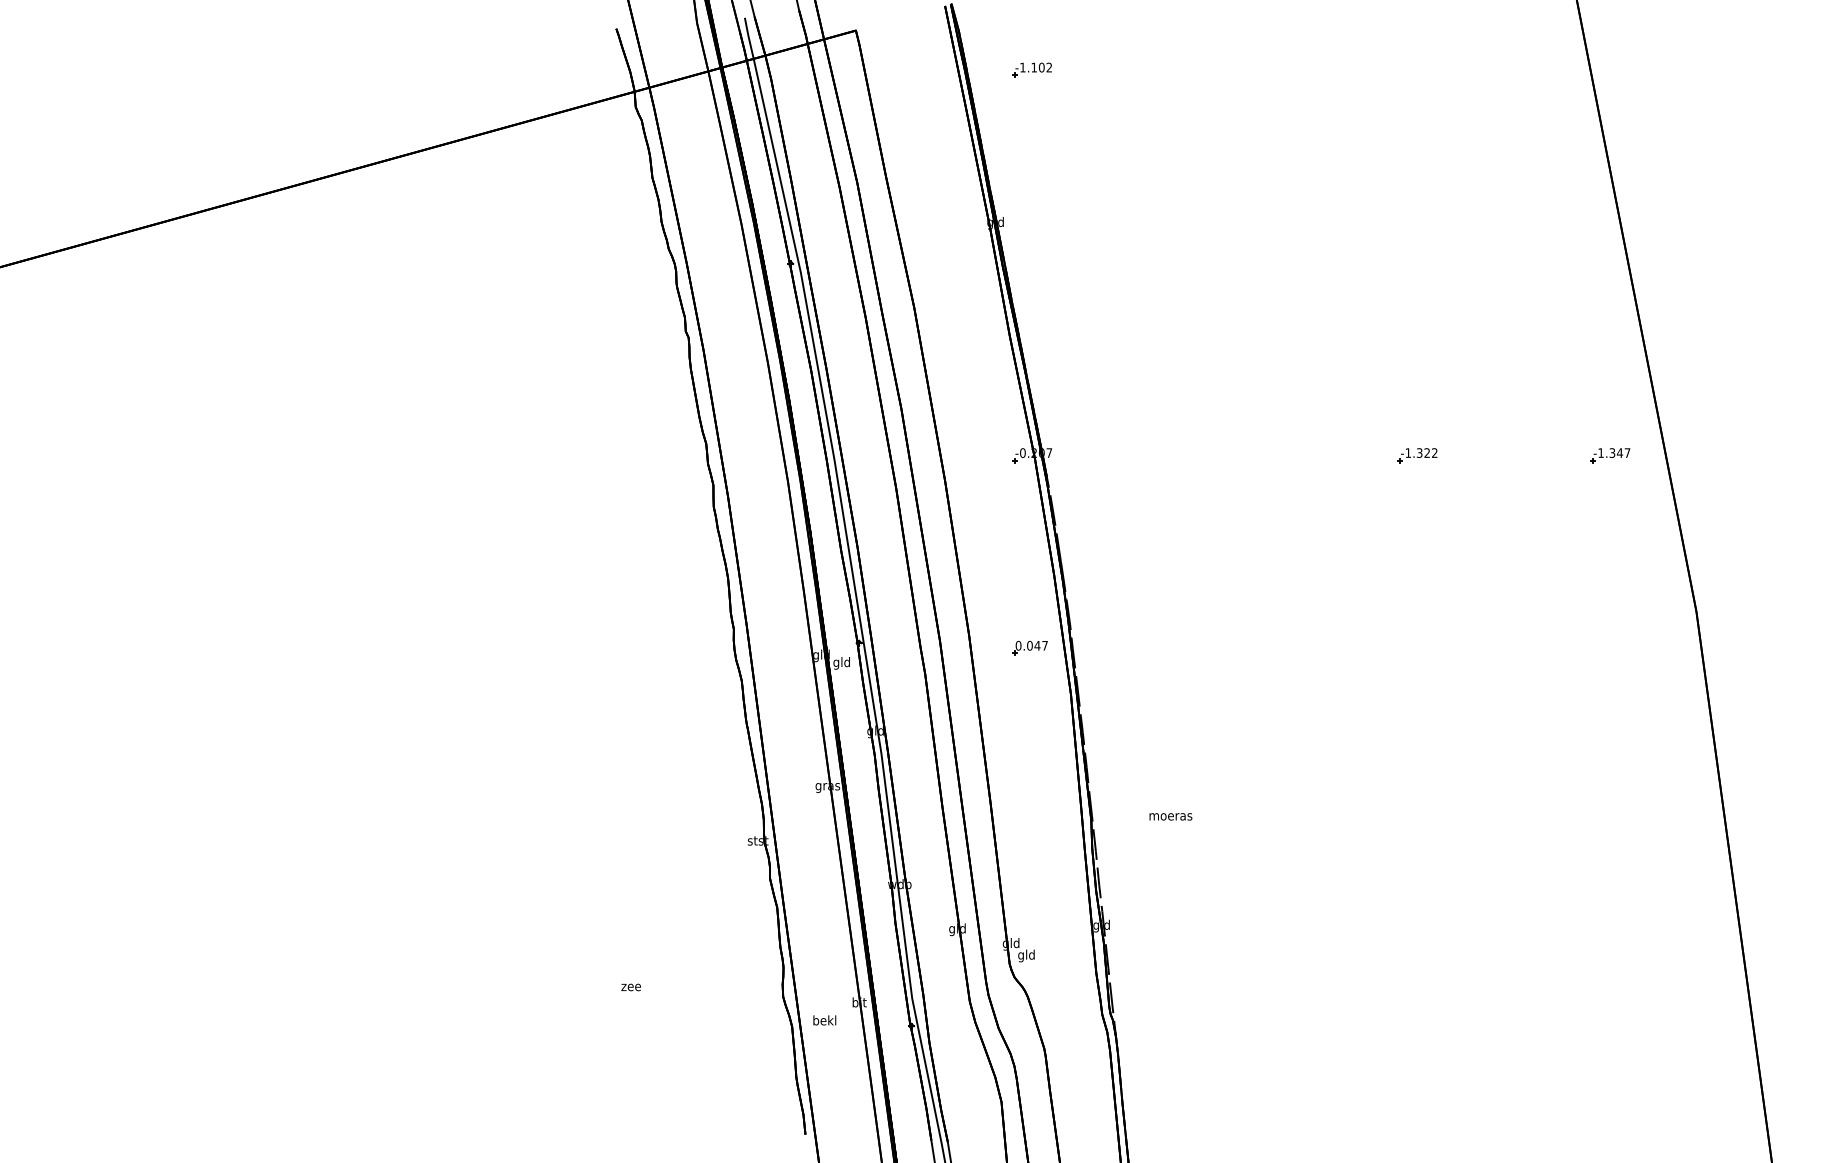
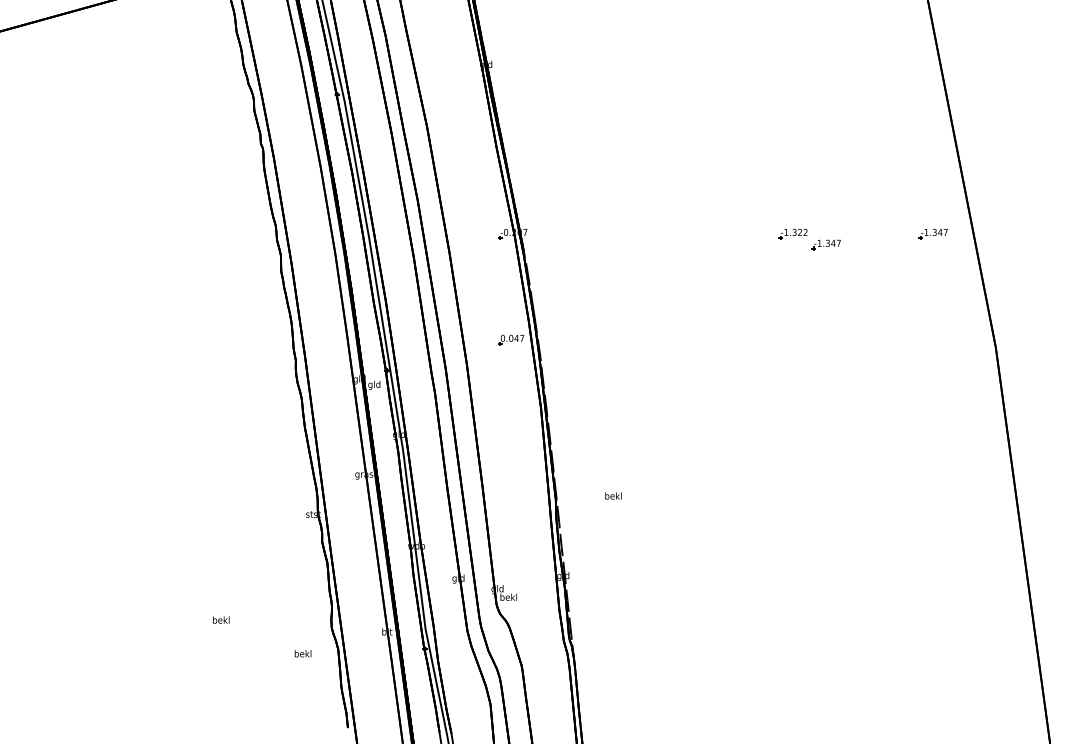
part: (1463, 470) -> (826, 245), added
part: (1029, 647) -> (510, 339), moved
text: (1170, 815) -> (613, 495), moeras -> bekl
text: (1026, 955) -> (508, 597), gld -> bekl
text: (630, 986) -> (220, 620), zee -> bekl
text: (824, 1020) -> (302, 653), moved

